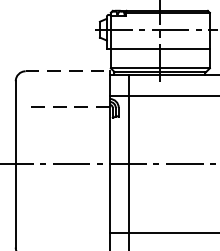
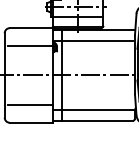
line: (68, 71) -> (31, 28), dashed -> solid
line: (64, 107) -> (29, 46), dashed -> solid
line: (66, 221) -> (30, 104), added

